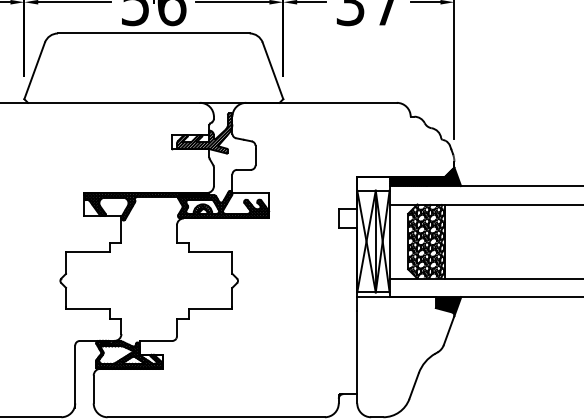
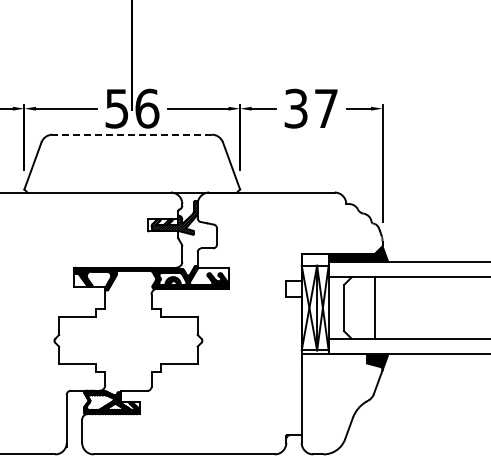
line: (154, 33) -> (132, 134), solid -> dashed
hatch: (426, 240) -> (359, 307), removed

